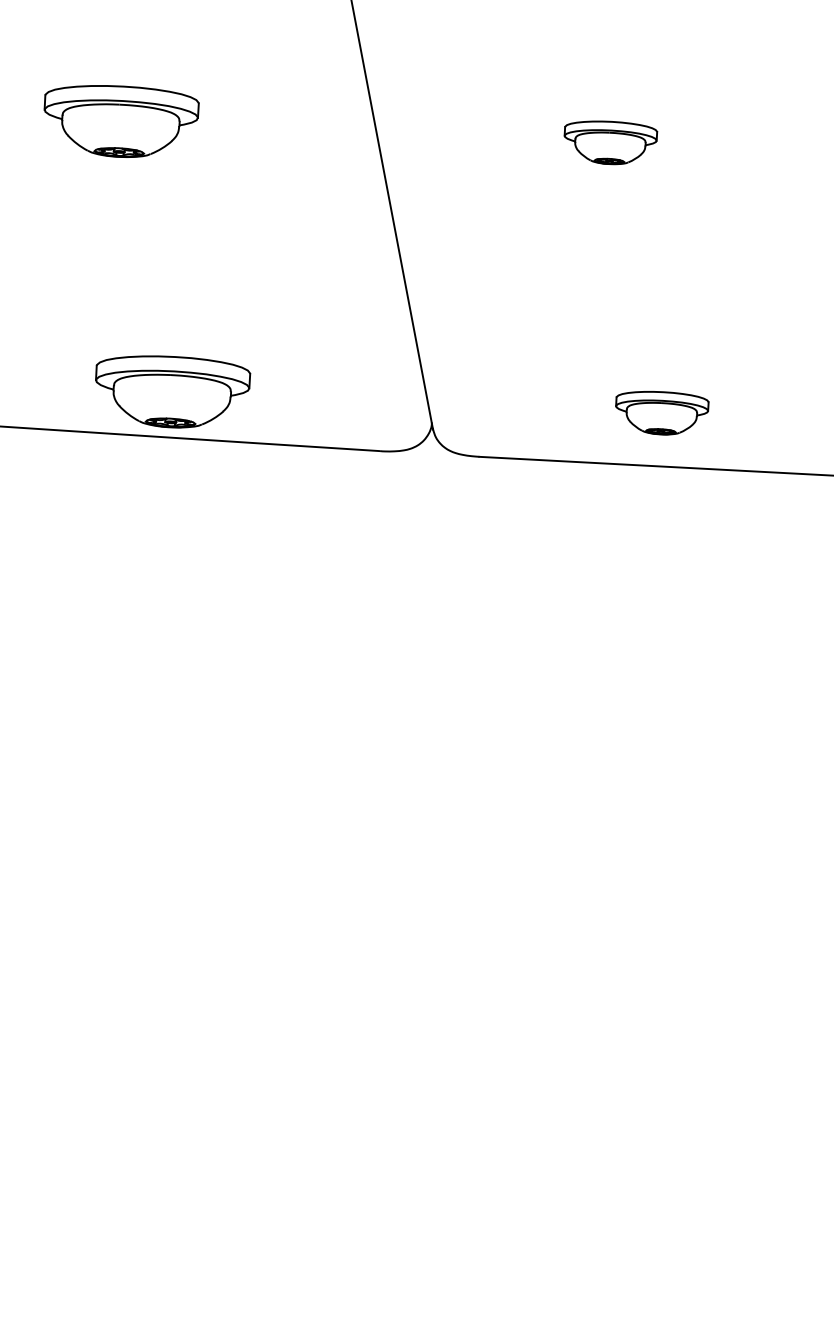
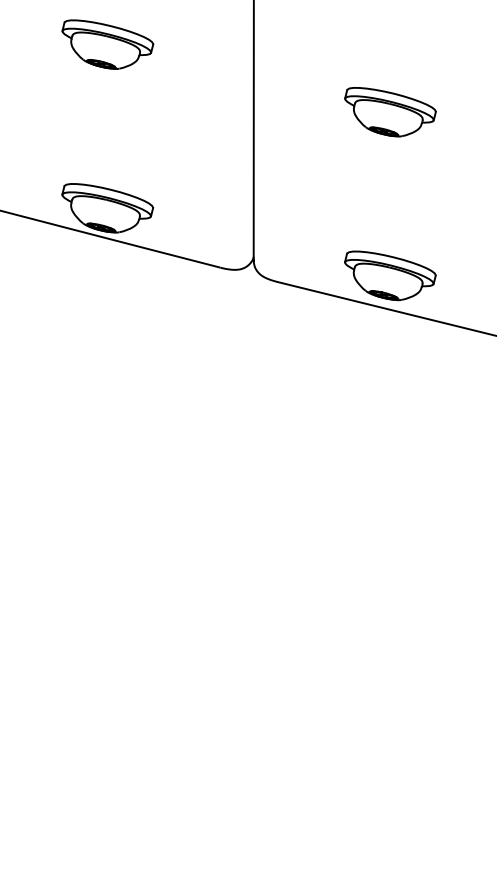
part: (612, 141) -> (390, 112), size x1.67
part: (663, 410) -> (390, 275), size x1.67

